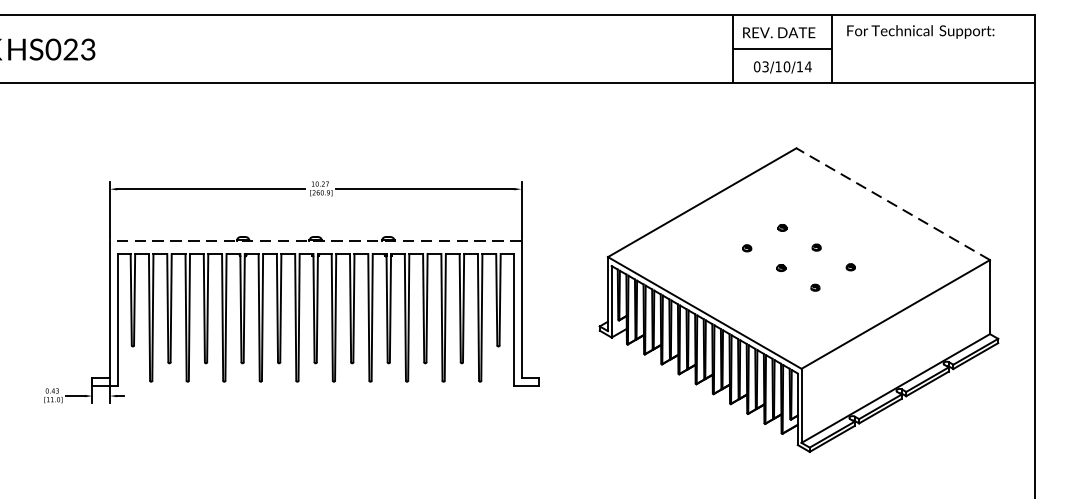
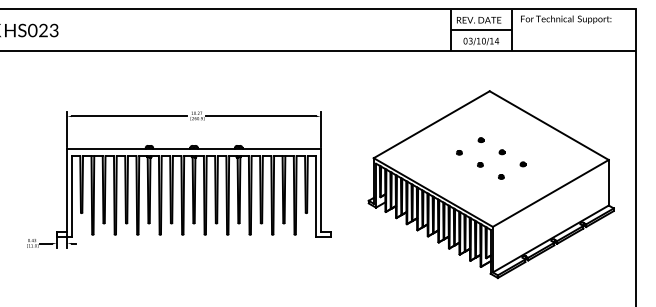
line: (893, 203) -> (549, 125), dashed -> solid
line: (316, 241) -> (194, 148), dashed -> solid

